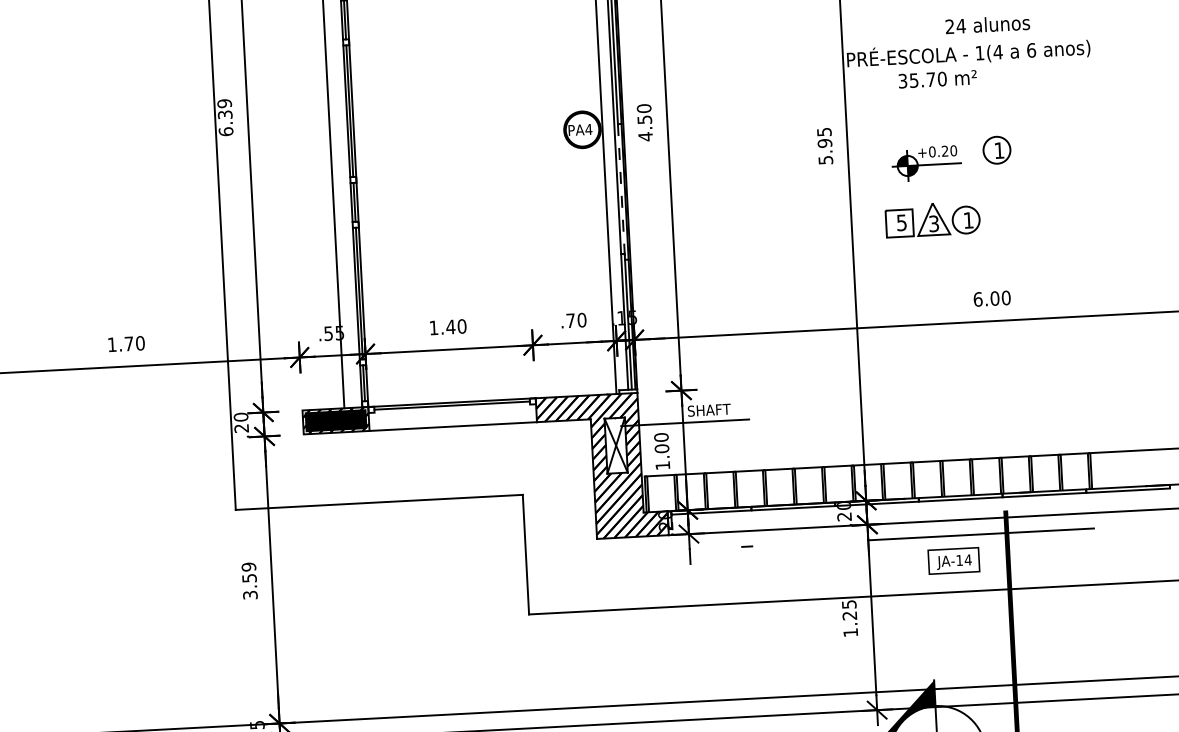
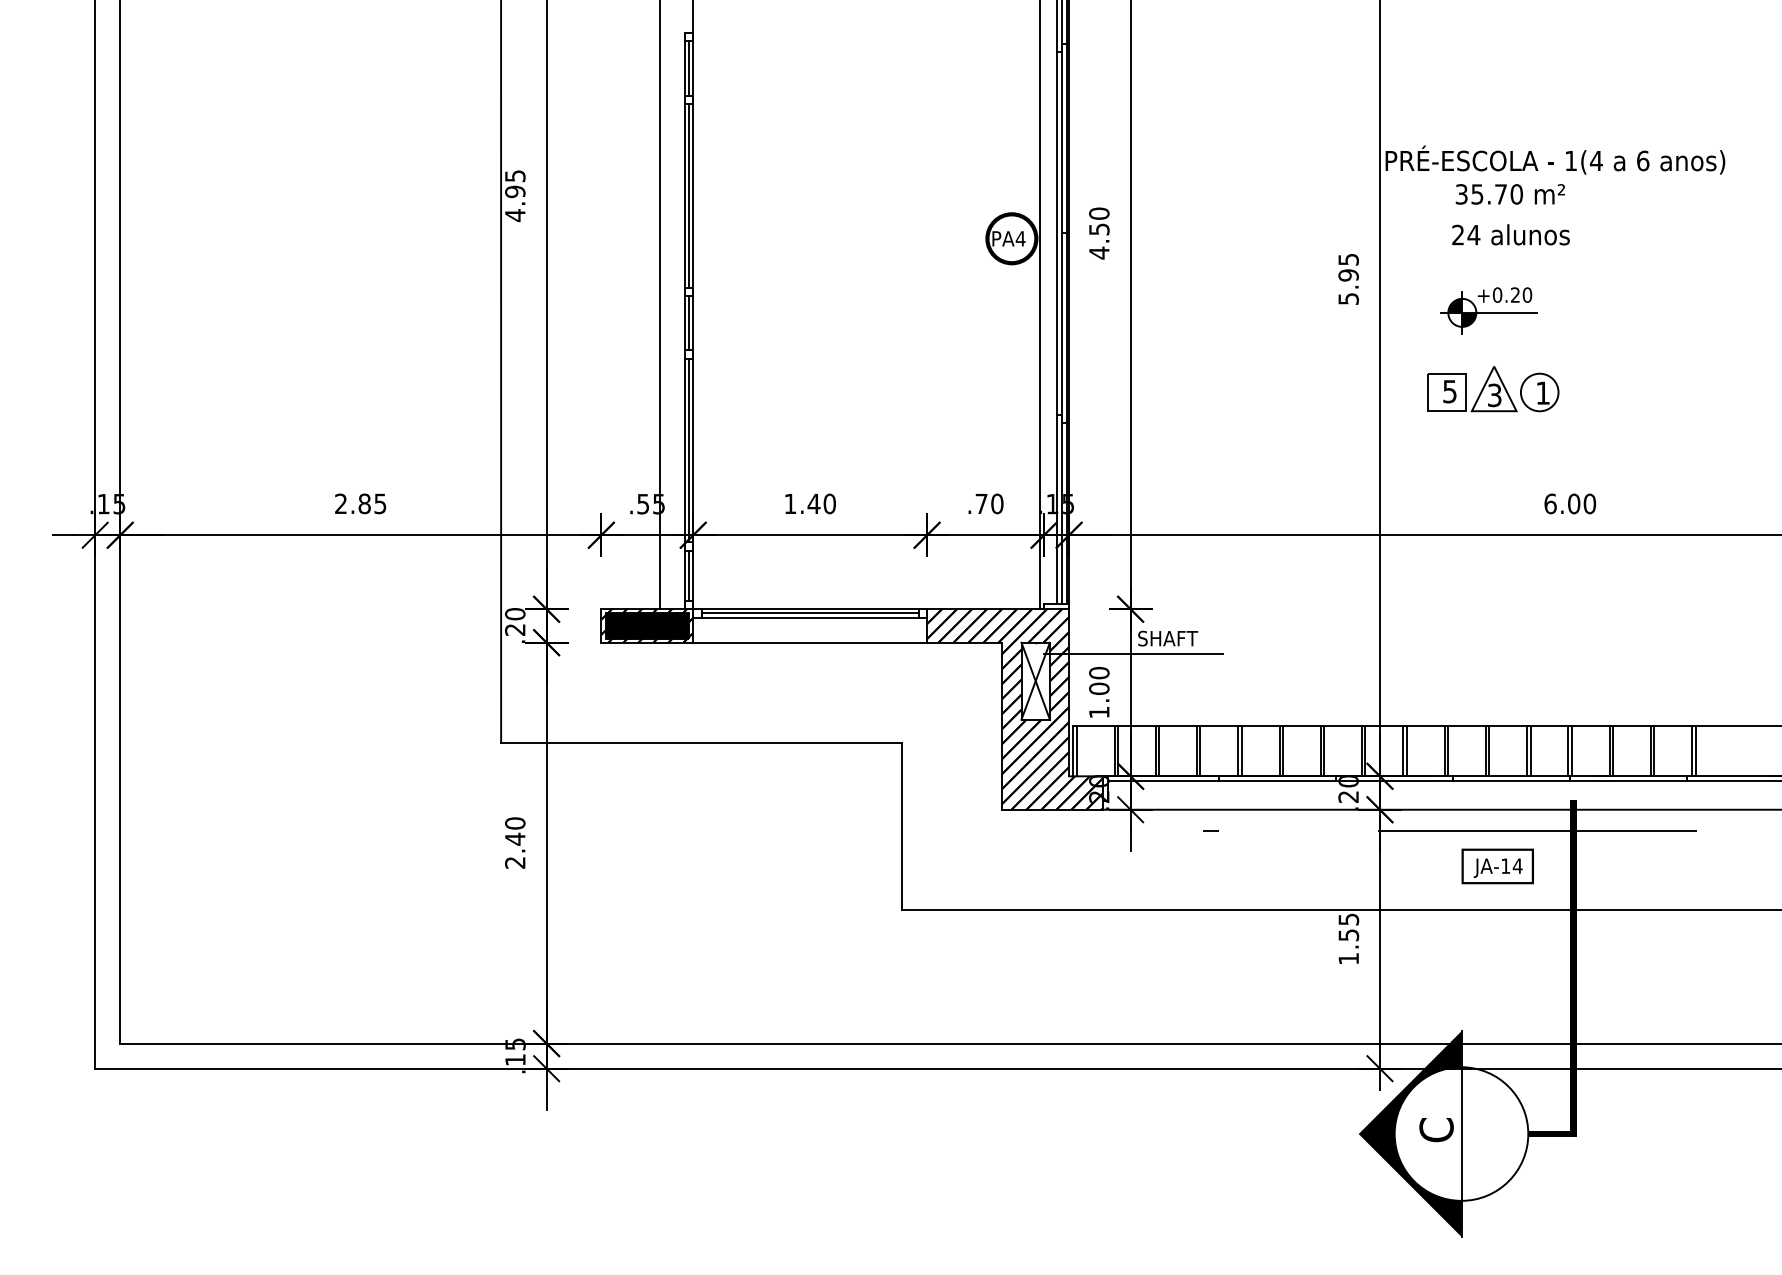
text: (987, 24) -> (1510, 234), moved
text: (225, 118) -> (515, 196), 6.39 -> 4.95
part: (996, 150) -> (1587, 297), removed
line: (621, 192) -> (1061, 328), dashed -> solid
text: (126, 343) -> (360, 503), 1.70 -> 2.85
line: (451, 408) -> (809, 617), added
text: (249, 580) -> (515, 842), 3.59 -> 2.40
text: (849, 616) -> (1348, 935), 1.25 -> 1.55

